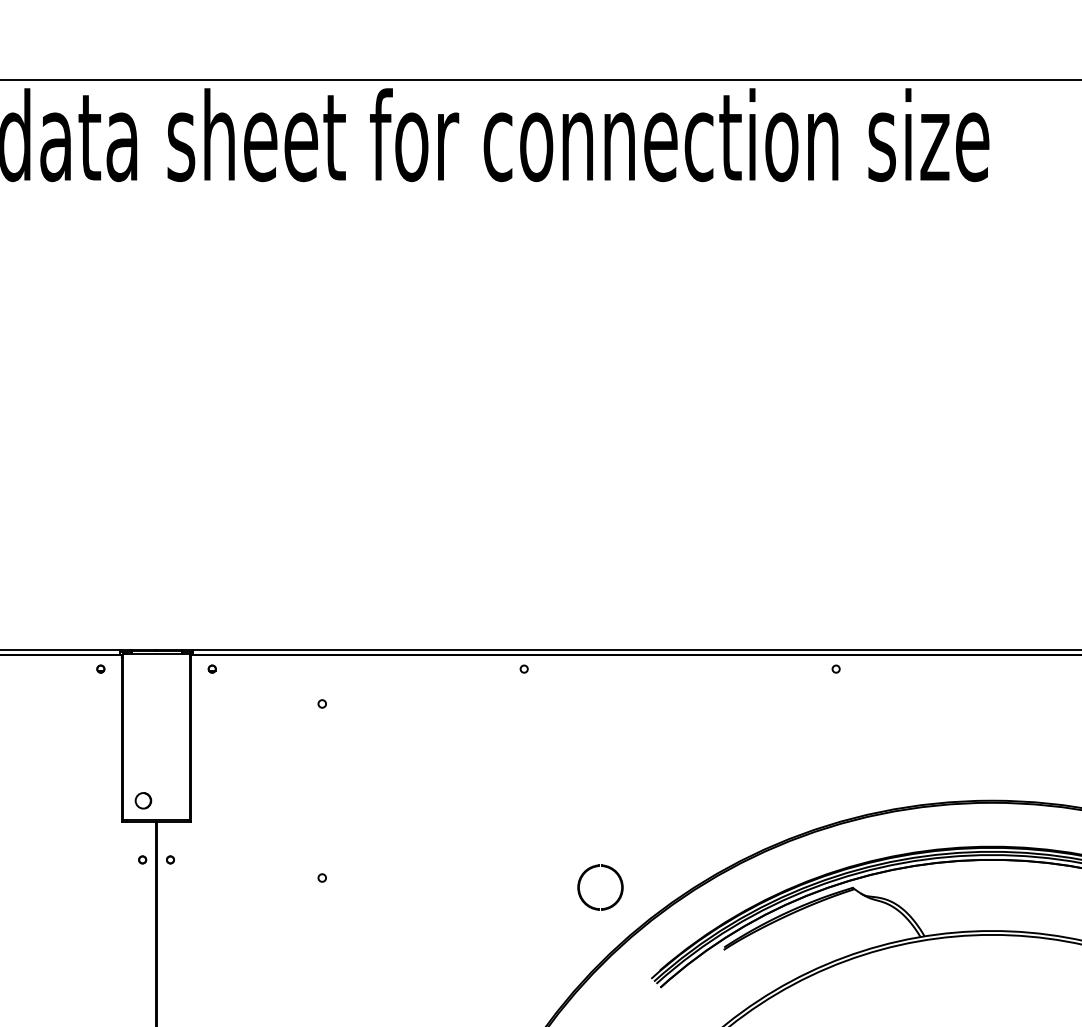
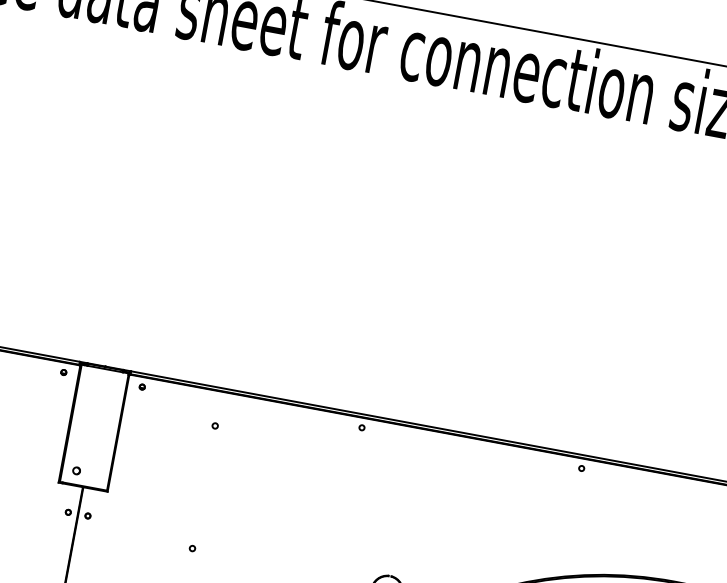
part: (143, 800) -> (76, 470), size x0.62

